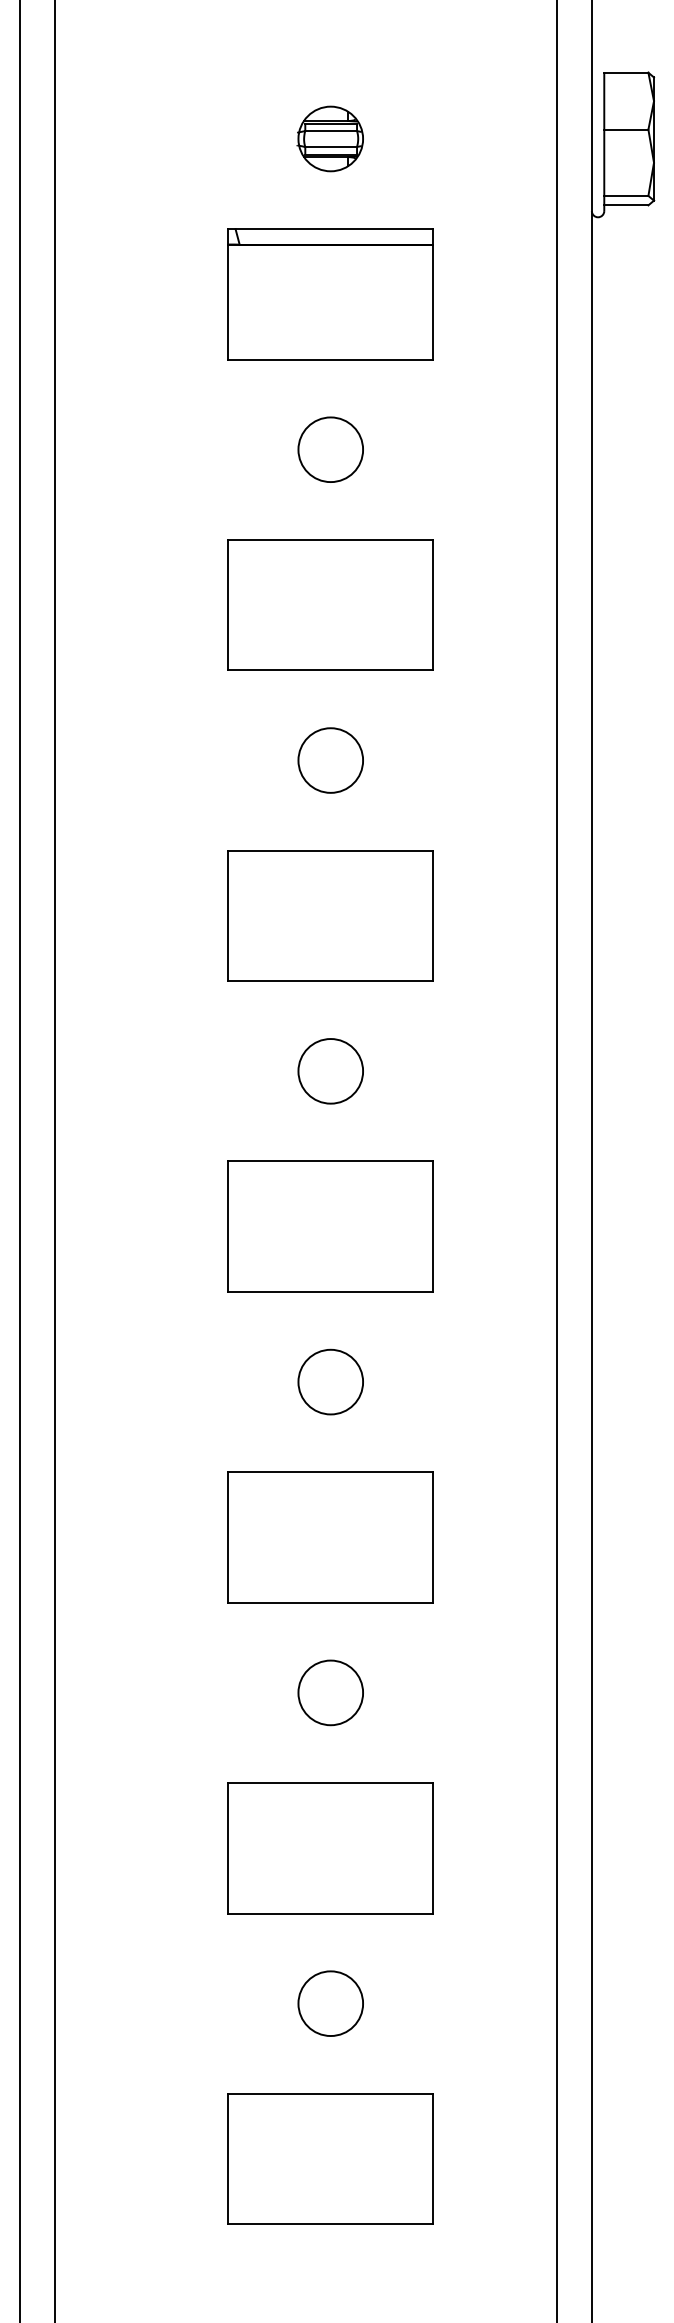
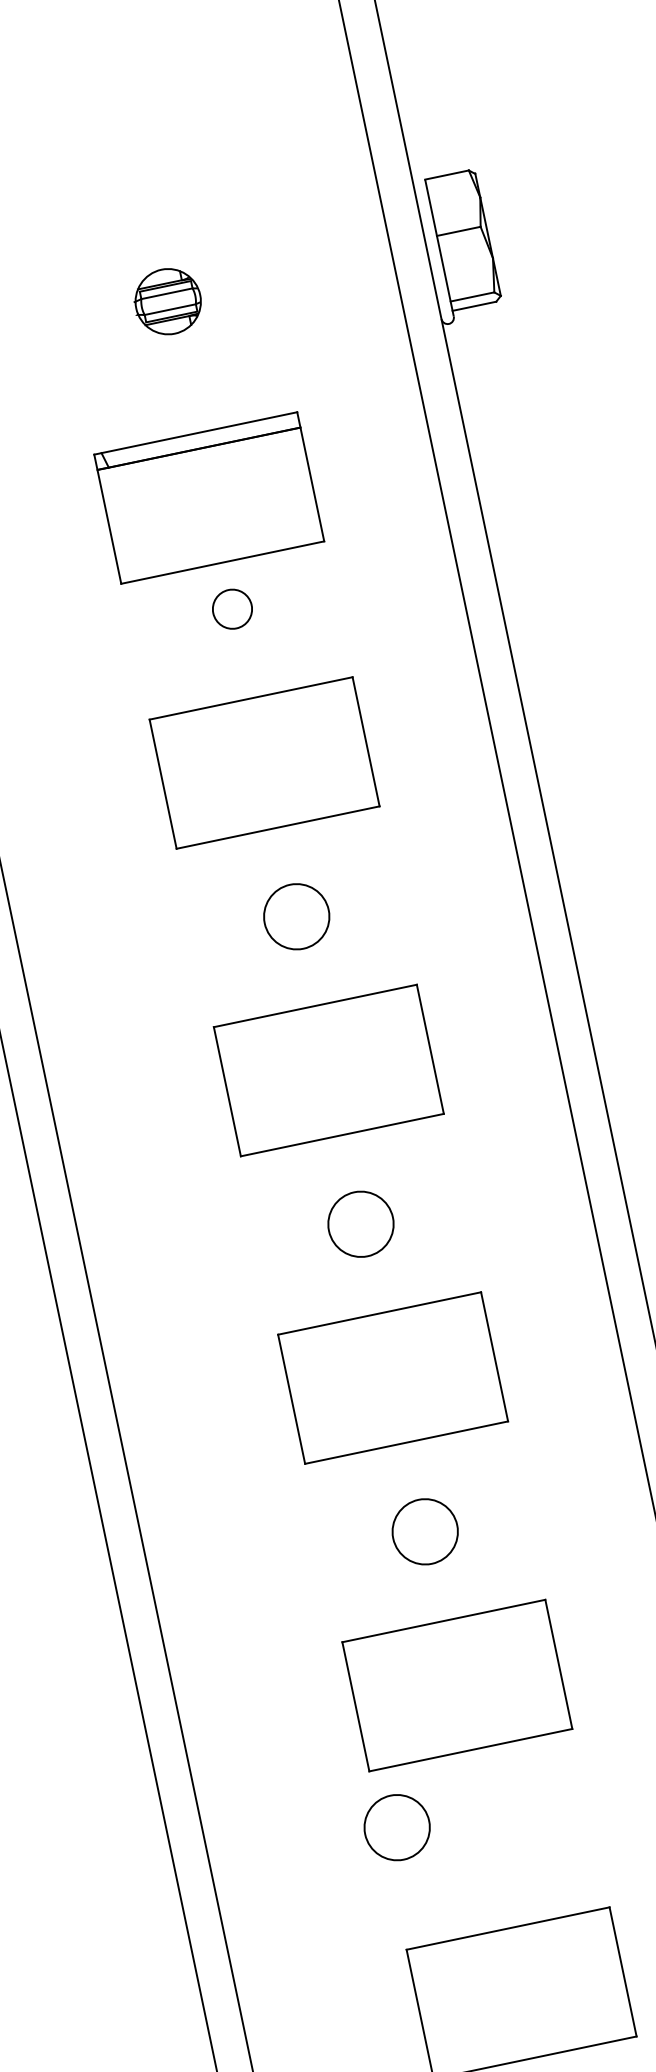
part: (330, 294) -> (209, 498), moved
circle: (330, 449) -> (232, 609), size x0.6
circle: (330, 1692) -> (396, 1827), moved

